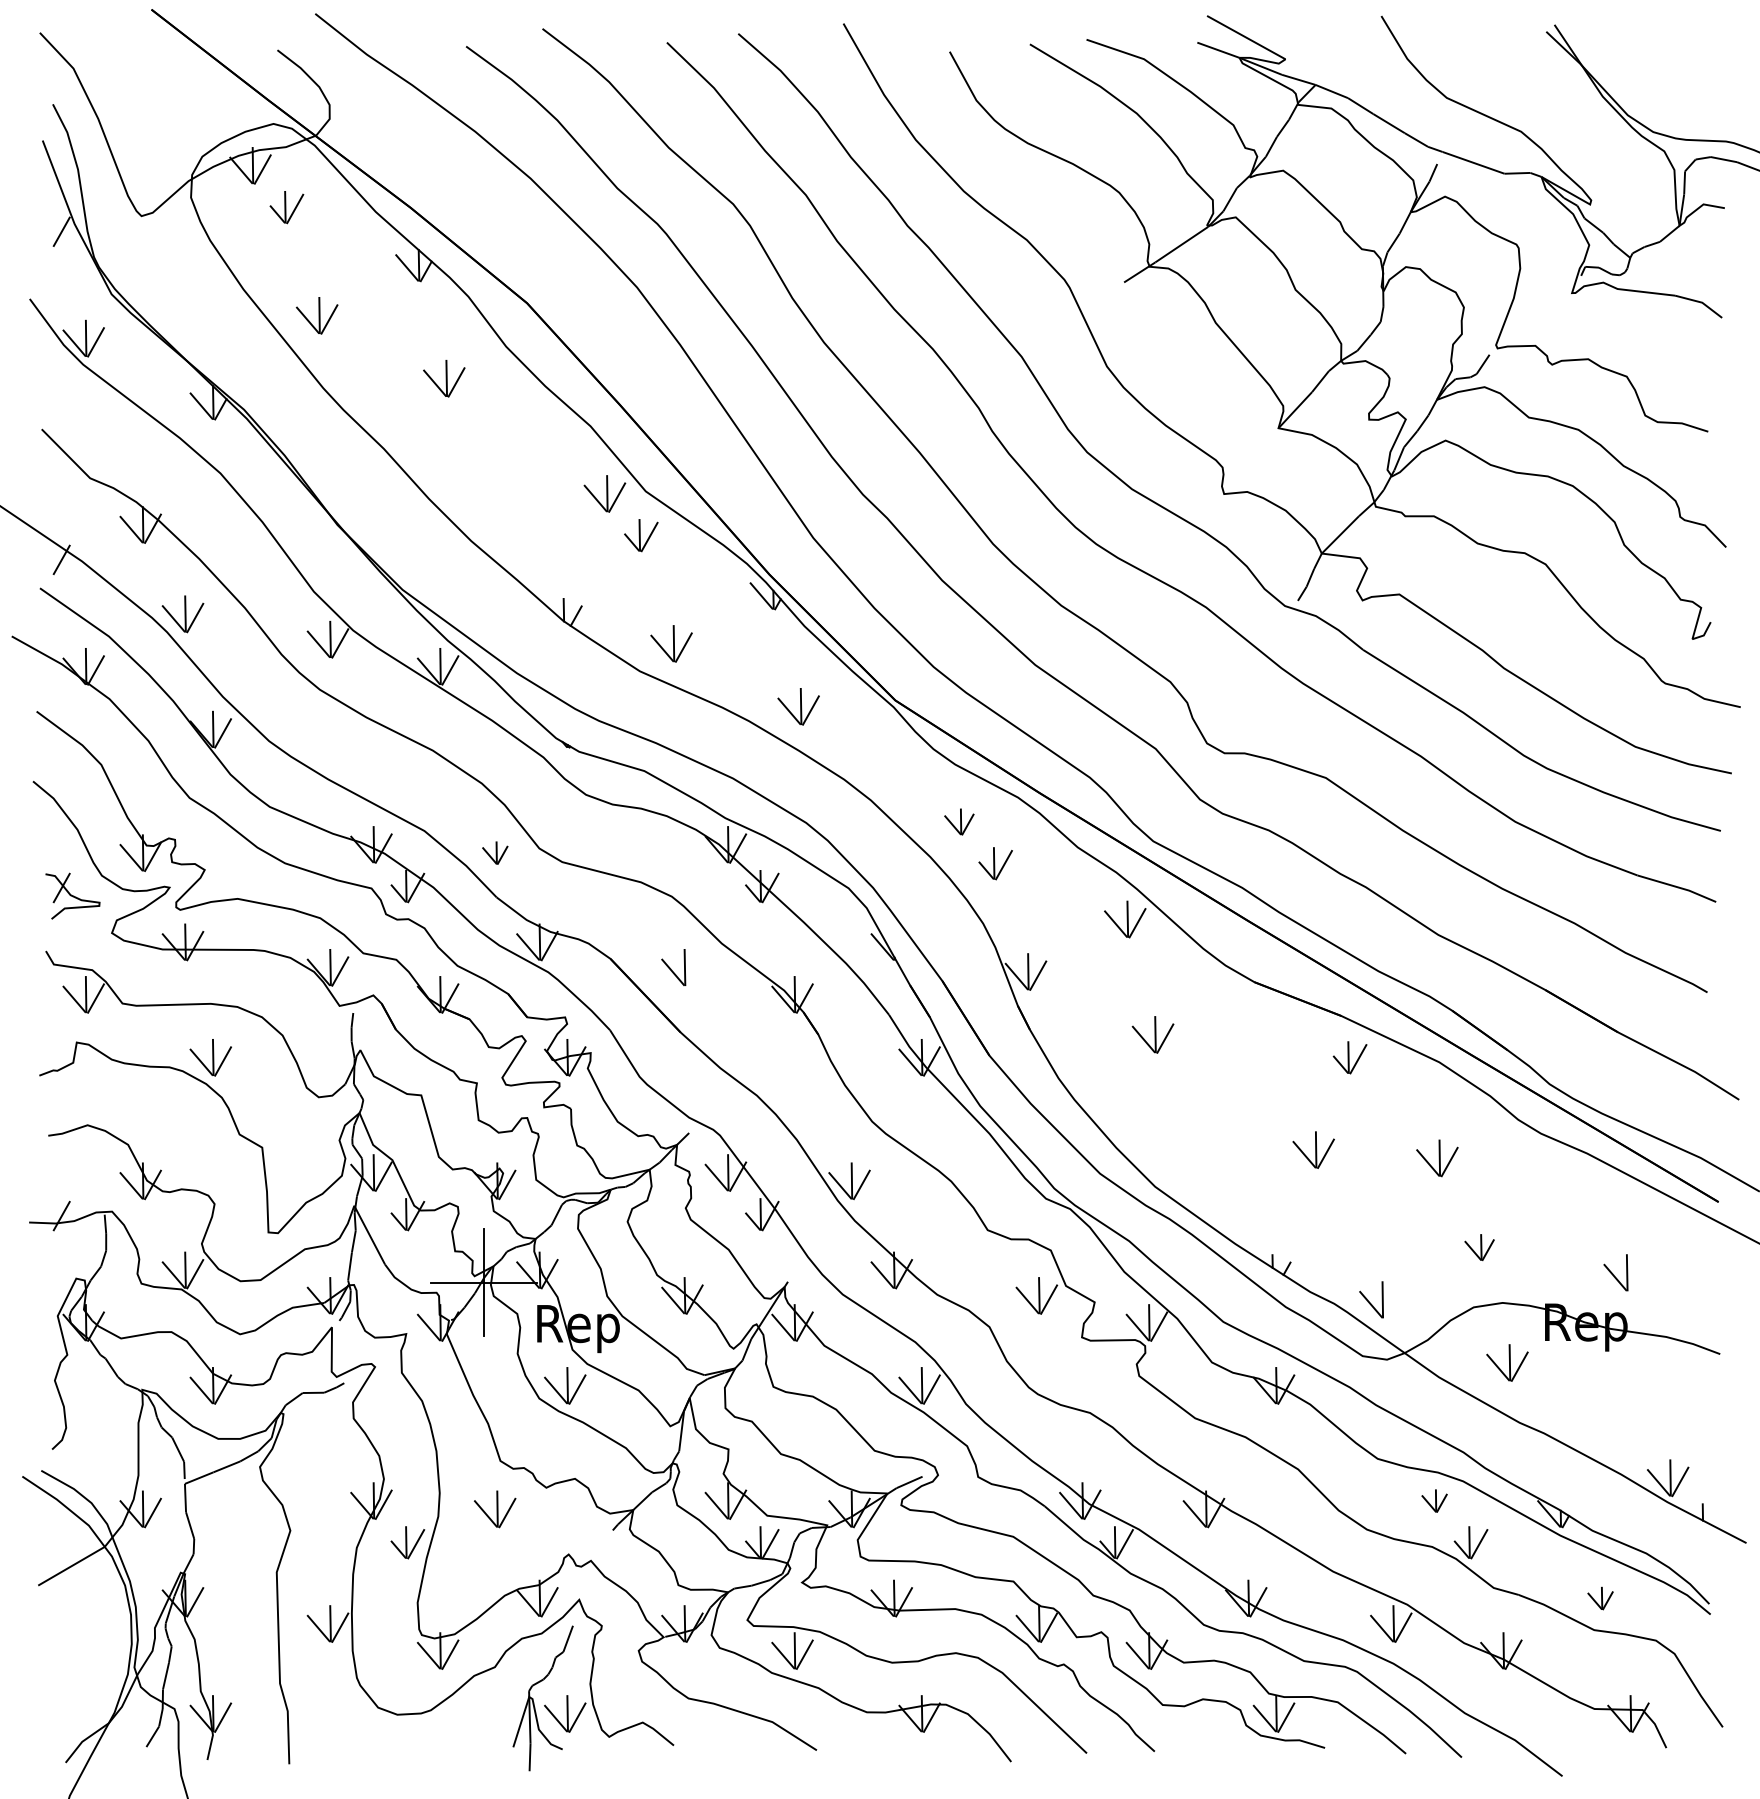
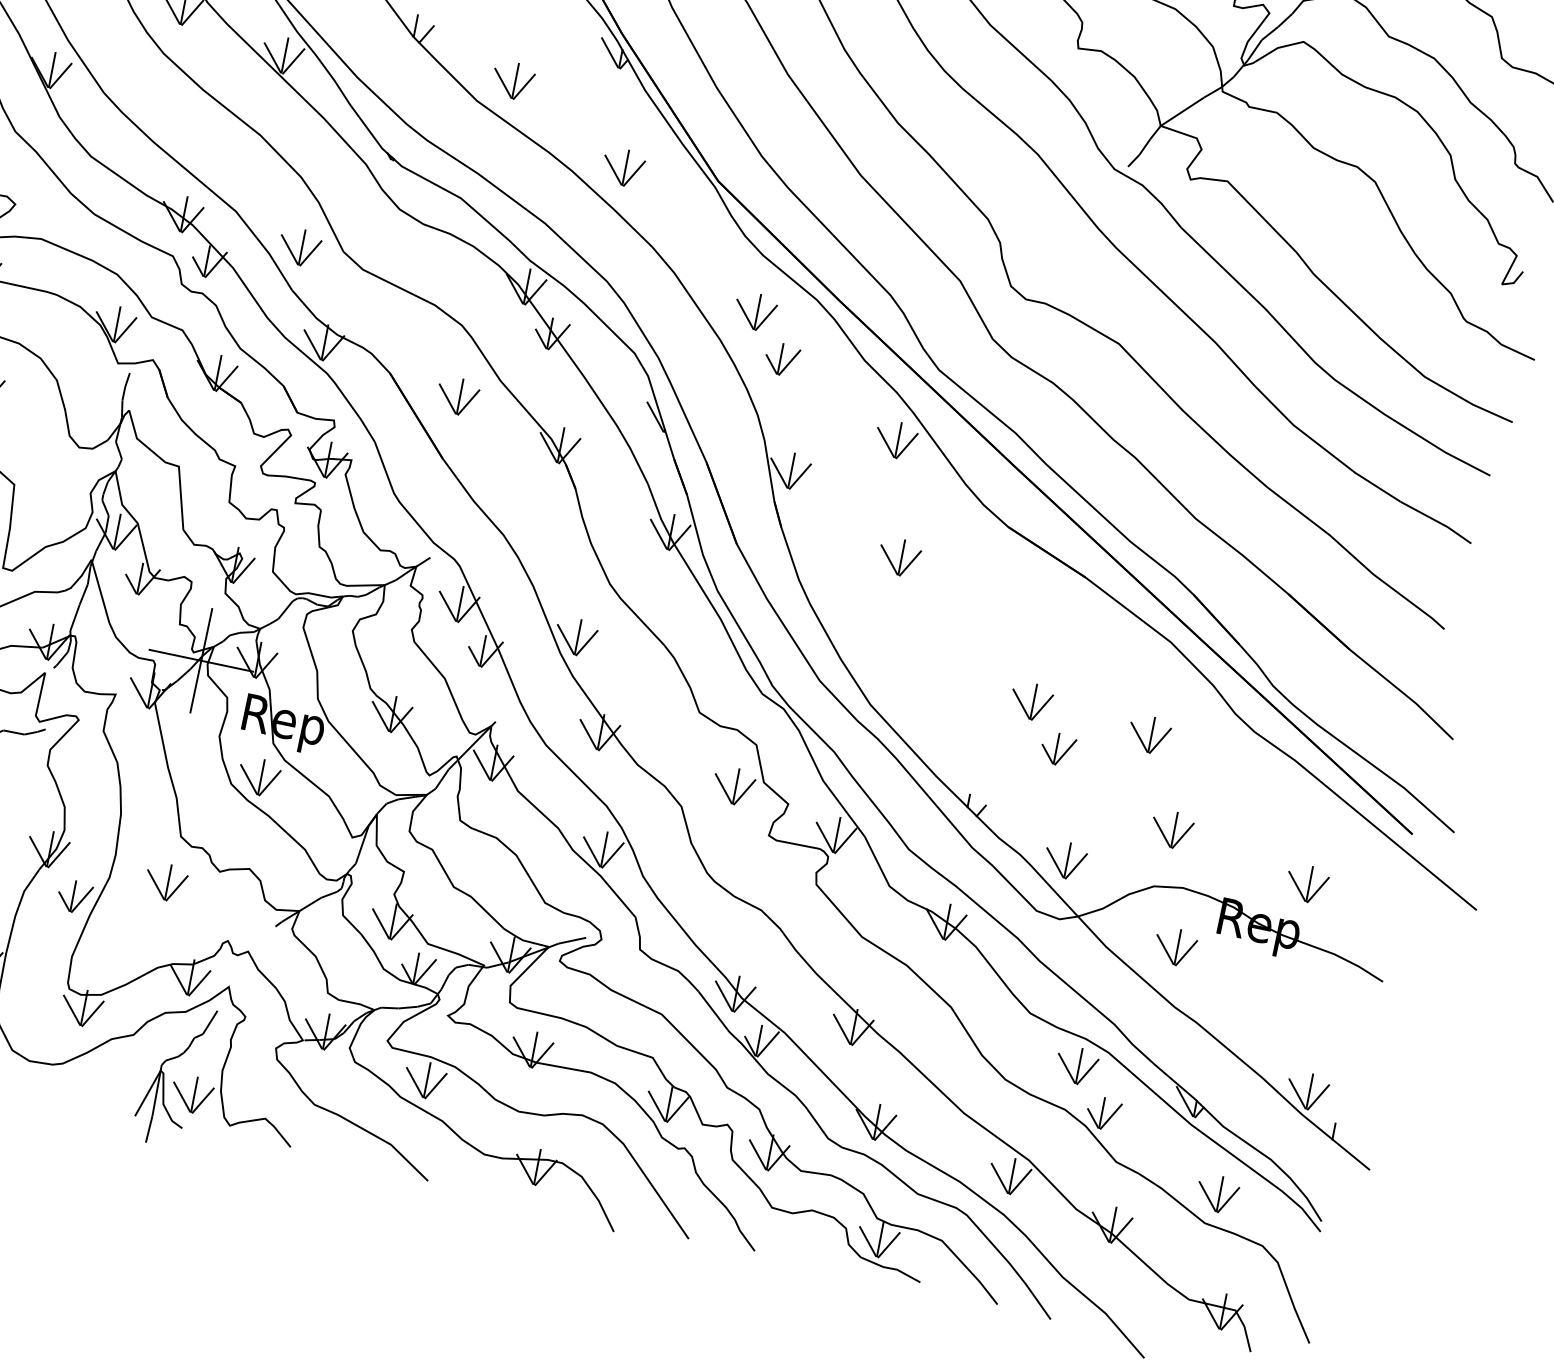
part: (959, 821) -> (755, 311), size x1.43
part: (495, 852) -> (300, 246), size x1.67
line: (694, 971) -> (468, 402), added
part: (1349, 1057) -> (1057, 748), moved
part: (1479, 1247) -> (1171, 829), size x1.43
line: (1636, 1276) -> (1317, 889), added
line: (1392, 1303) -> (1076, 866), added
part: (1434, 1500) -> (1076, 1065), size x1.67
part: (1600, 1598) -> (1217, 1193), size x1.67

